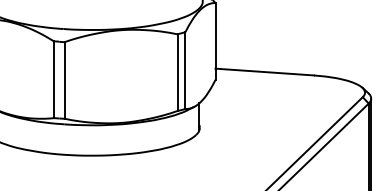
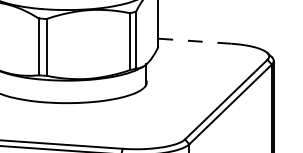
line: (264, 72) -> (194, 41), solid -> dashed

